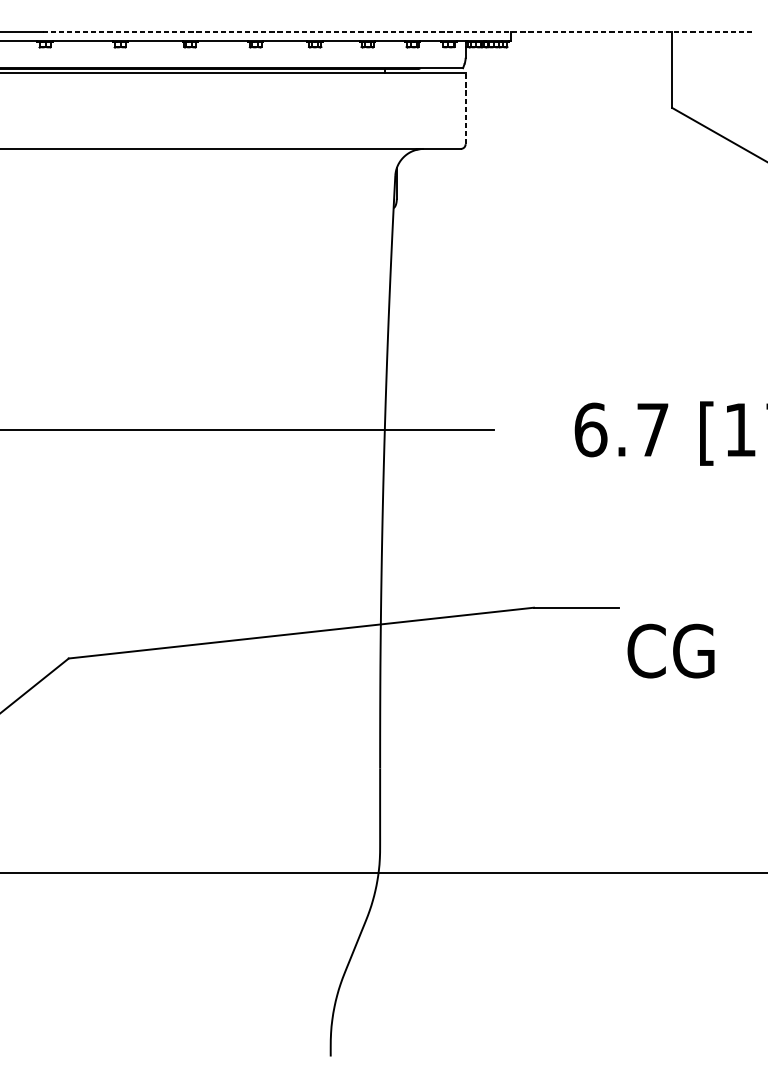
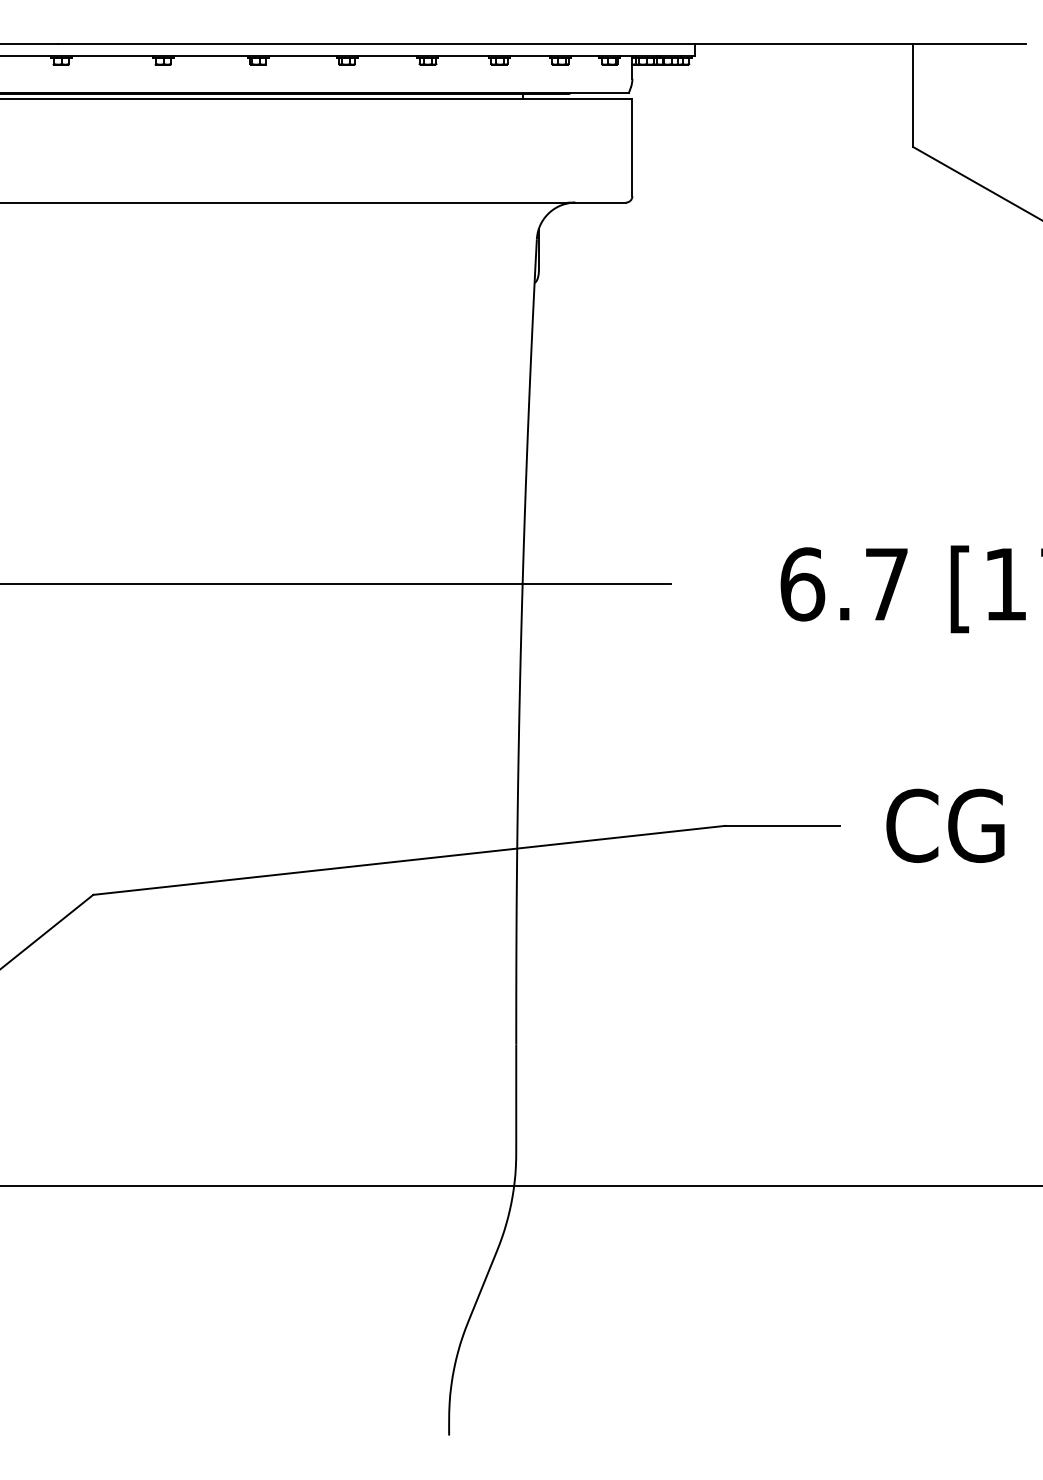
line: (399, 32) -> (542, 44), dashed -> solid
line: (465, 108) -> (632, 147), dashed -> solid
text: (671, 650) -> (945, 825), moved

